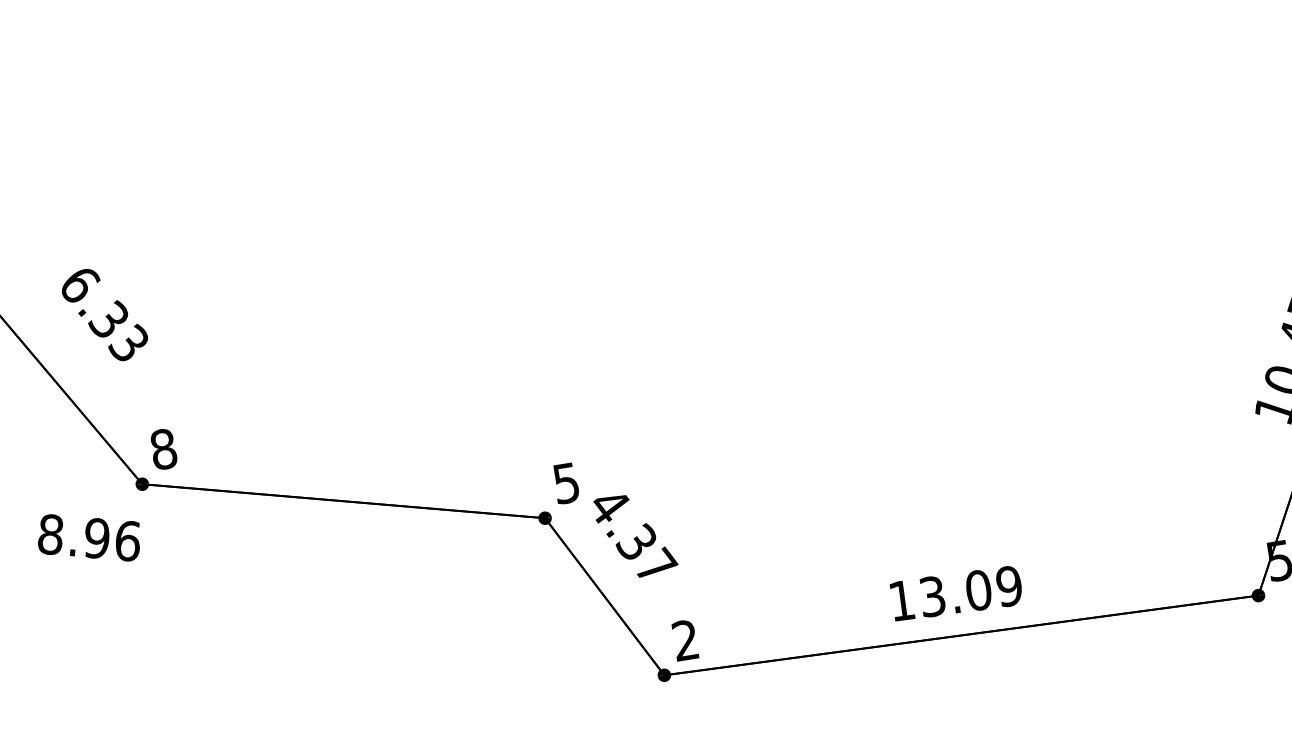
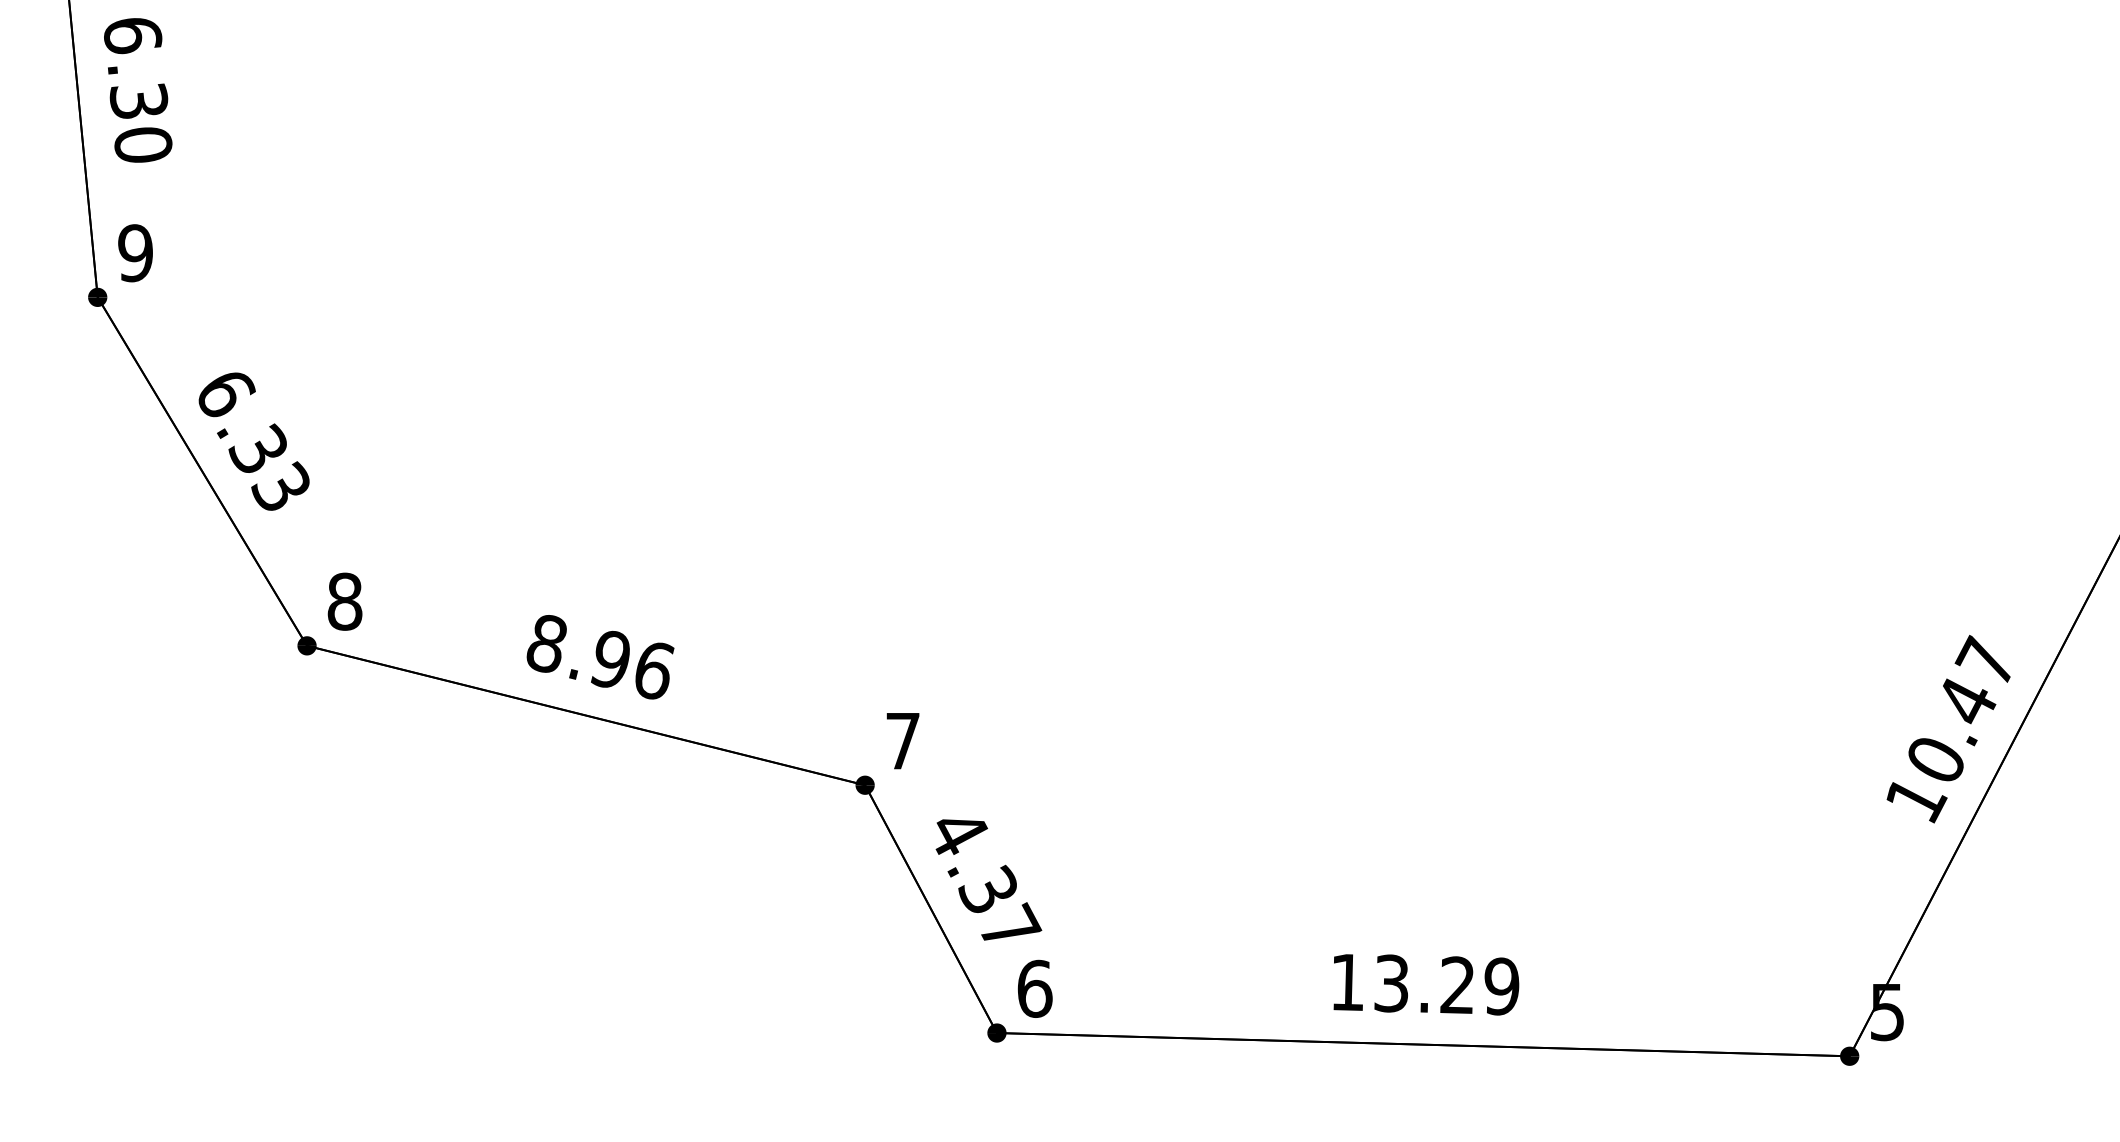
text: (104, 314) -> (253, 441), moved
text: (566, 483) -> (902, 741), 5 -> 7
text: (635, 535) -> (988, 879), moved
text: (89, 538) -> (600, 657), moved
text: (978, 590) -> (1457, 985), 13.09 -> 13.29
text: (685, 640) -> (1034, 988), 2 -> 6

